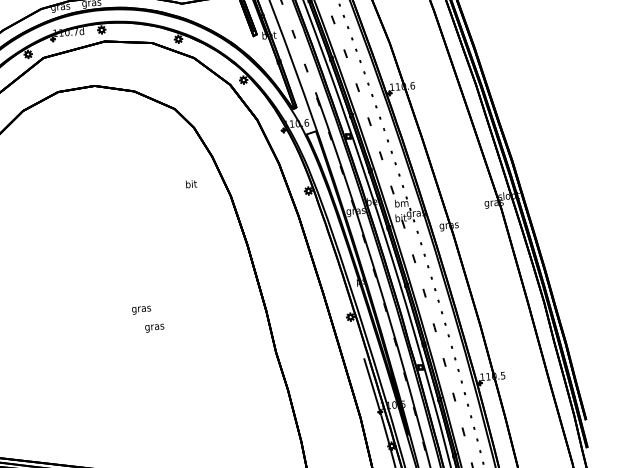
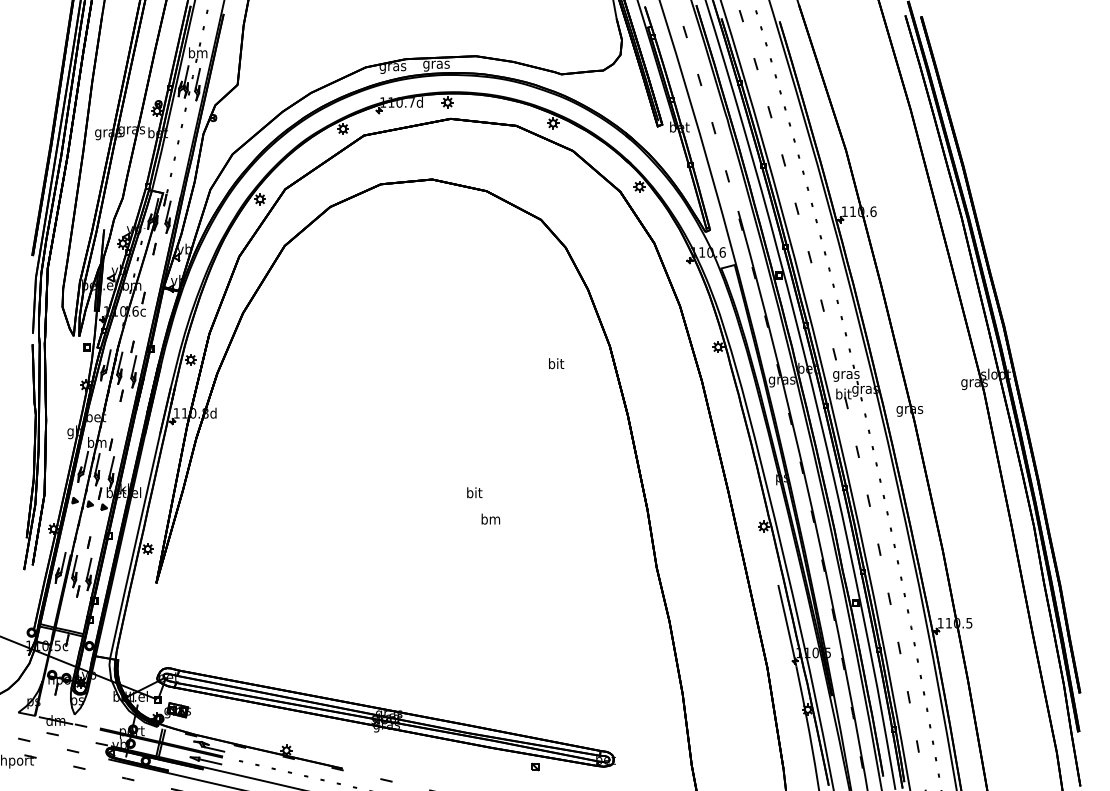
text: (191, 184) -> (556, 363), moved
text: (401, 203) -> (846, 374), bm -> gras
text: (141, 308) -> (474, 493), gras -> bit
text: (154, 327) -> (490, 520), gras -> bm

